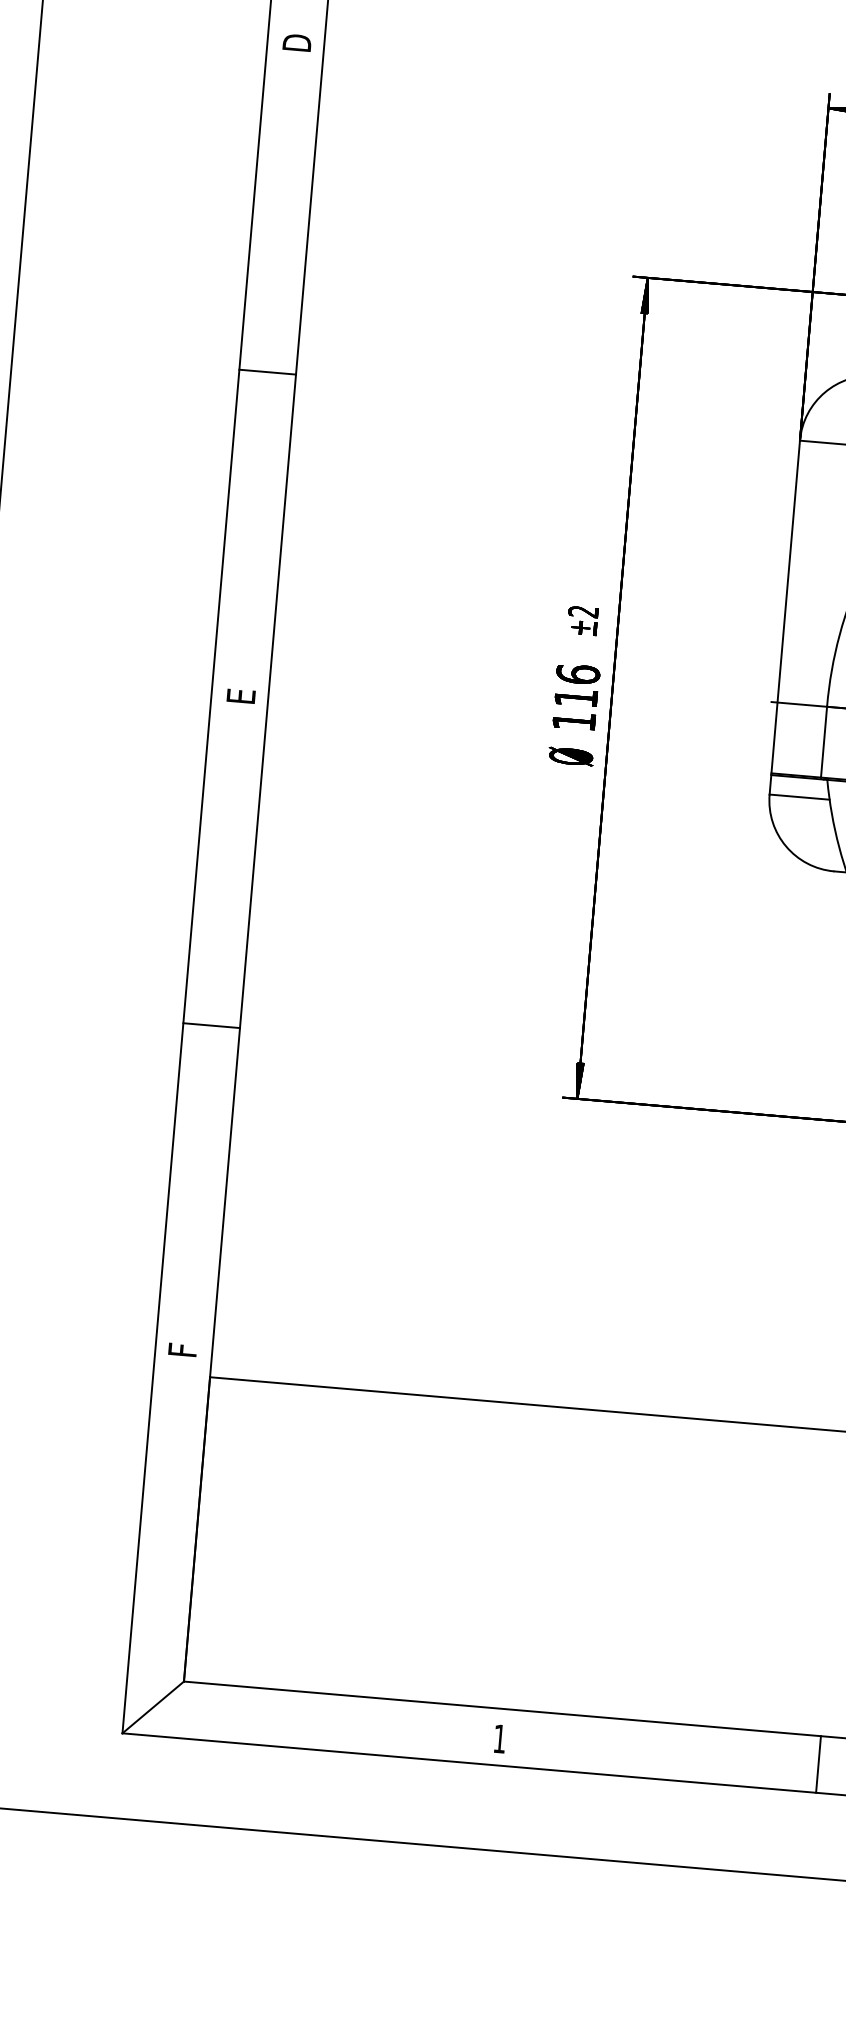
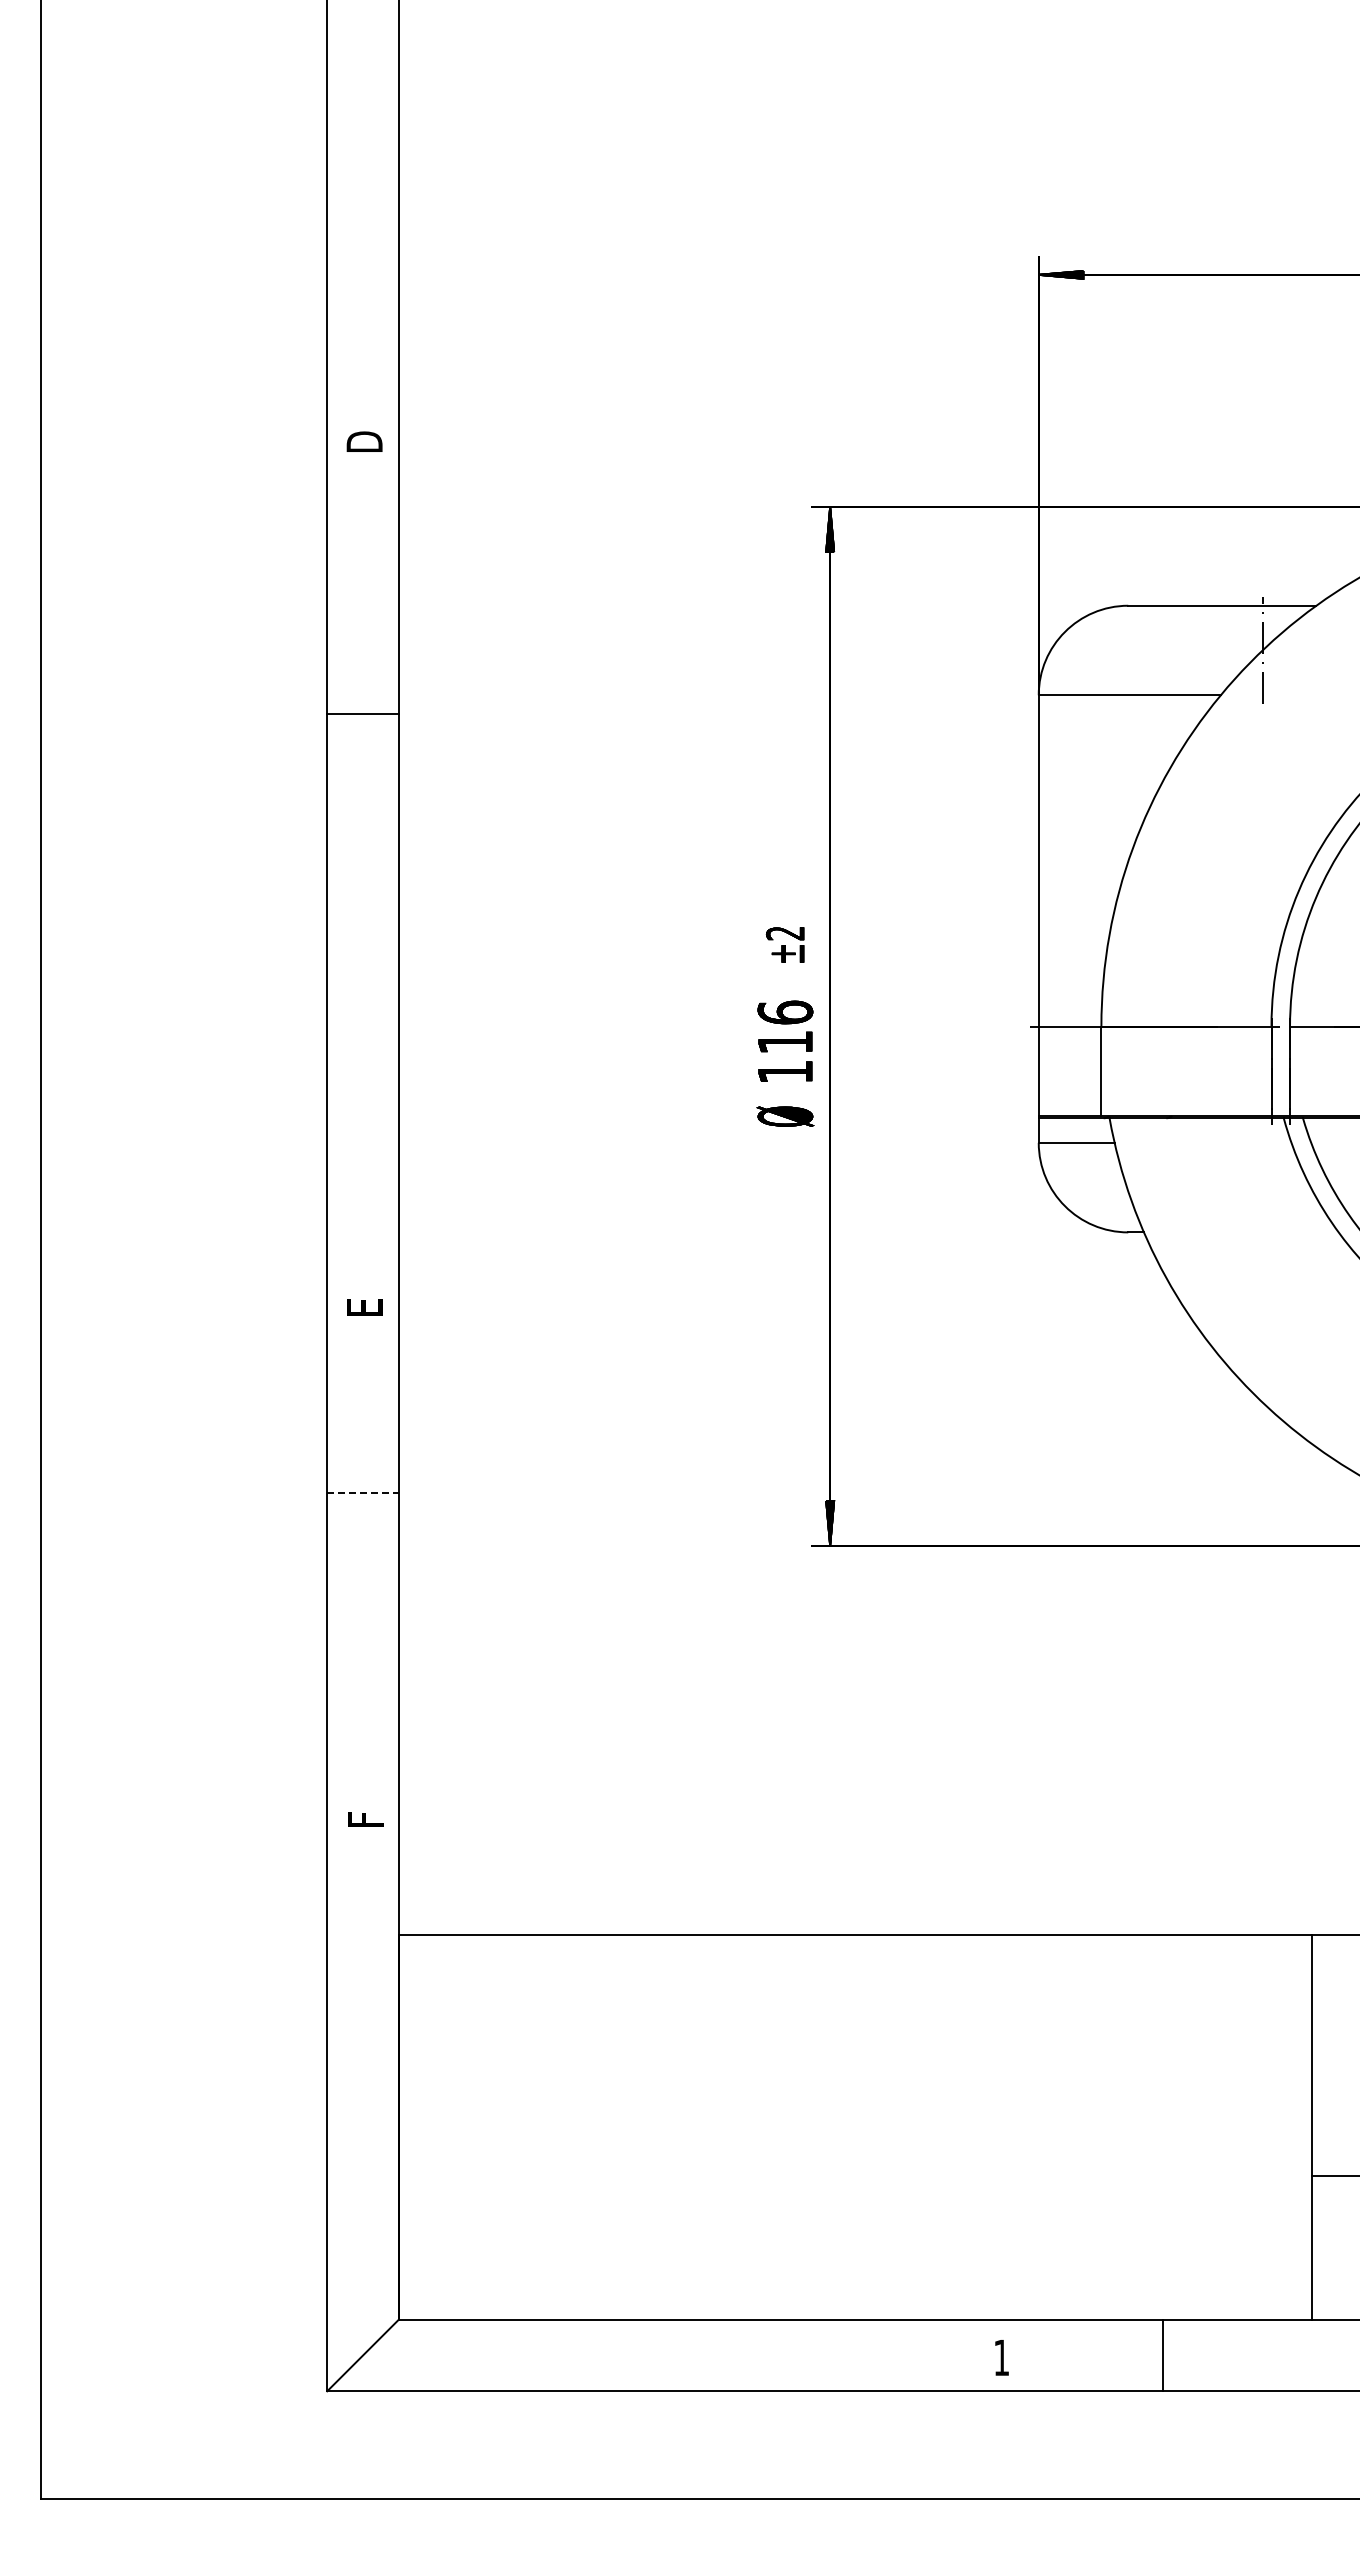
text: (297, 42) -> (364, 441), moved
line: (267, 372) -> (362, 713), moved
text: (241, 696) -> (364, 1307), moved
line: (212, 1025) -> (363, 1493), solid -> dashed
text: (182, 1350) -> (365, 1819), moved
text: (499, 1738) -> (1001, 2357), moved
line: (818, 1764) -> (1162, 2355), moved

